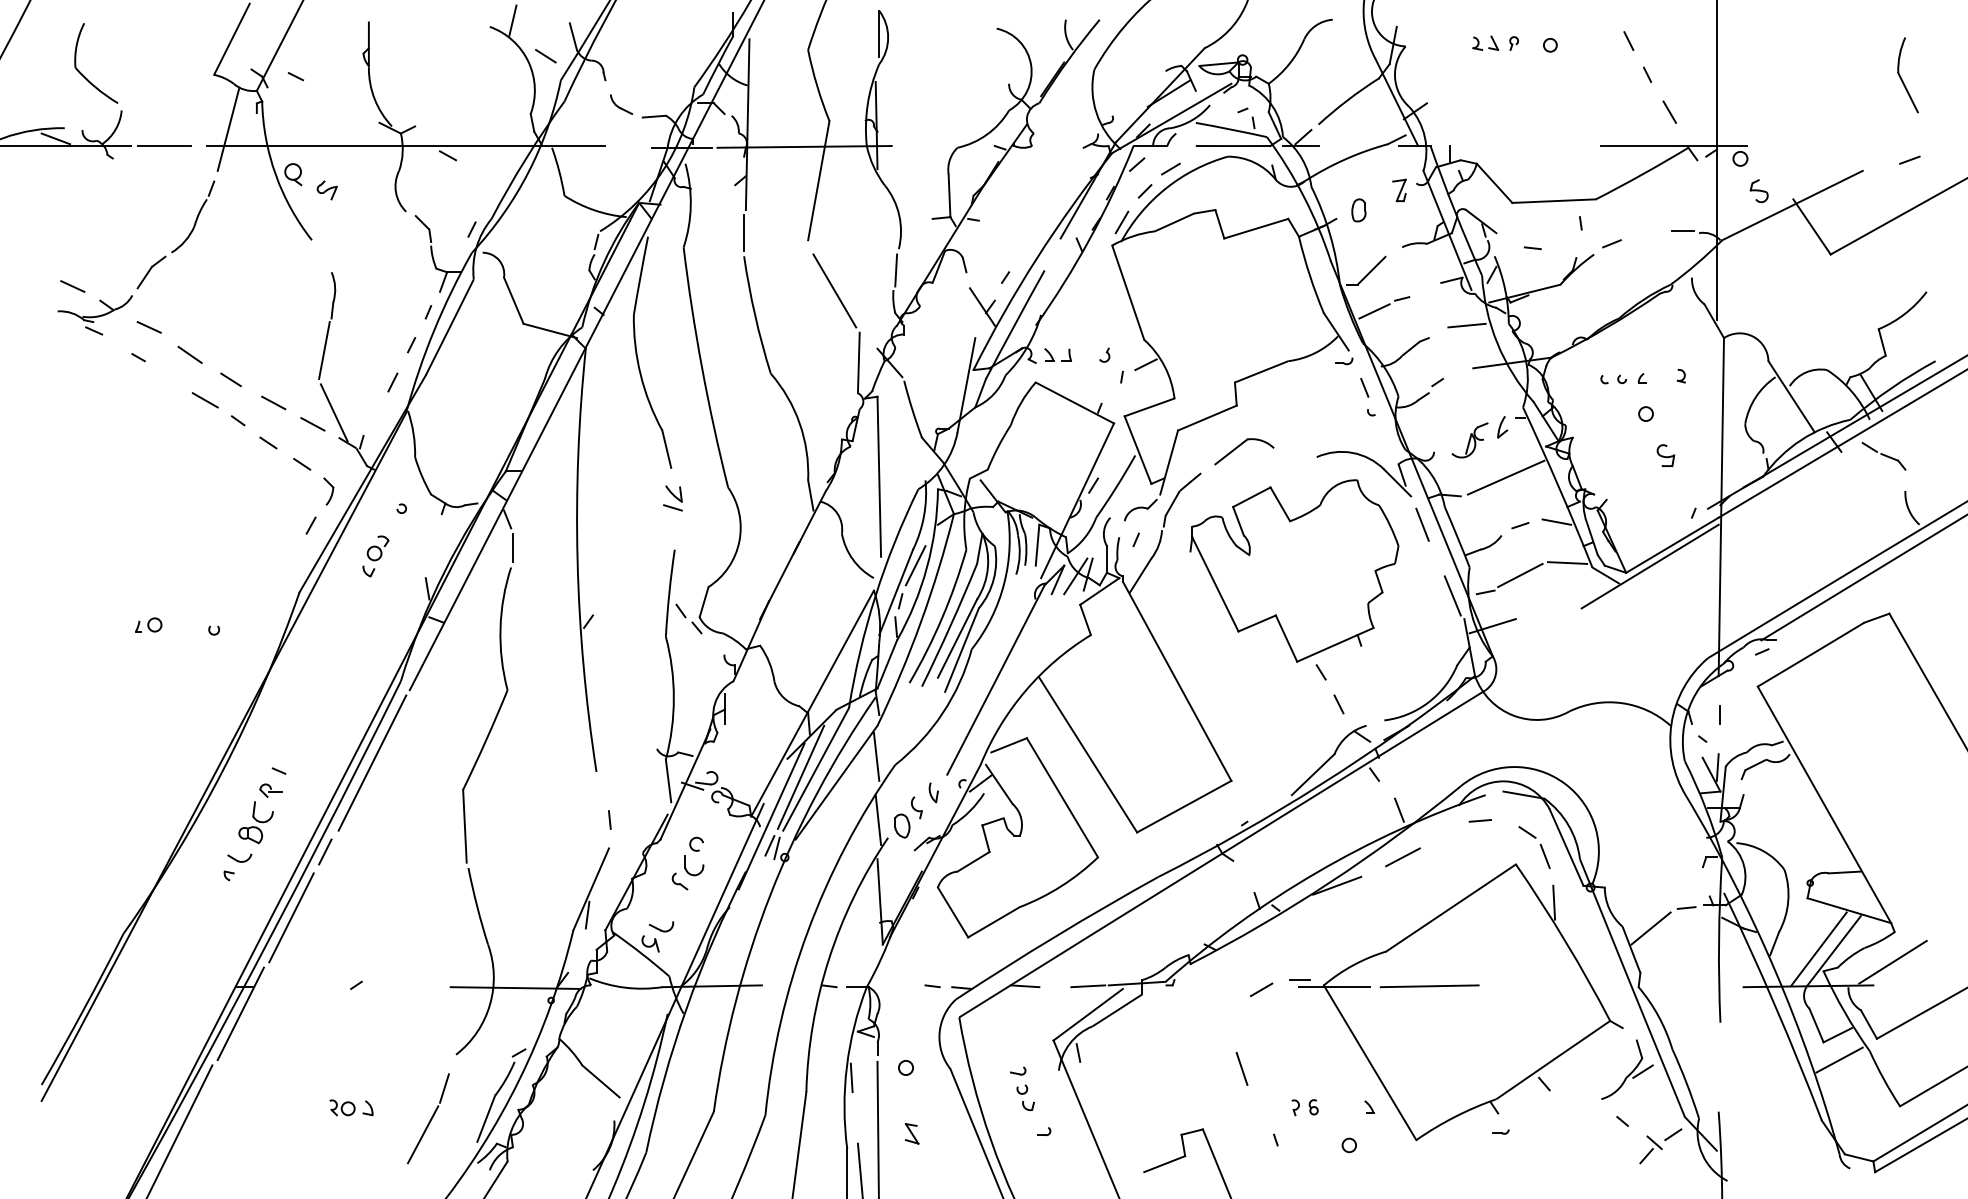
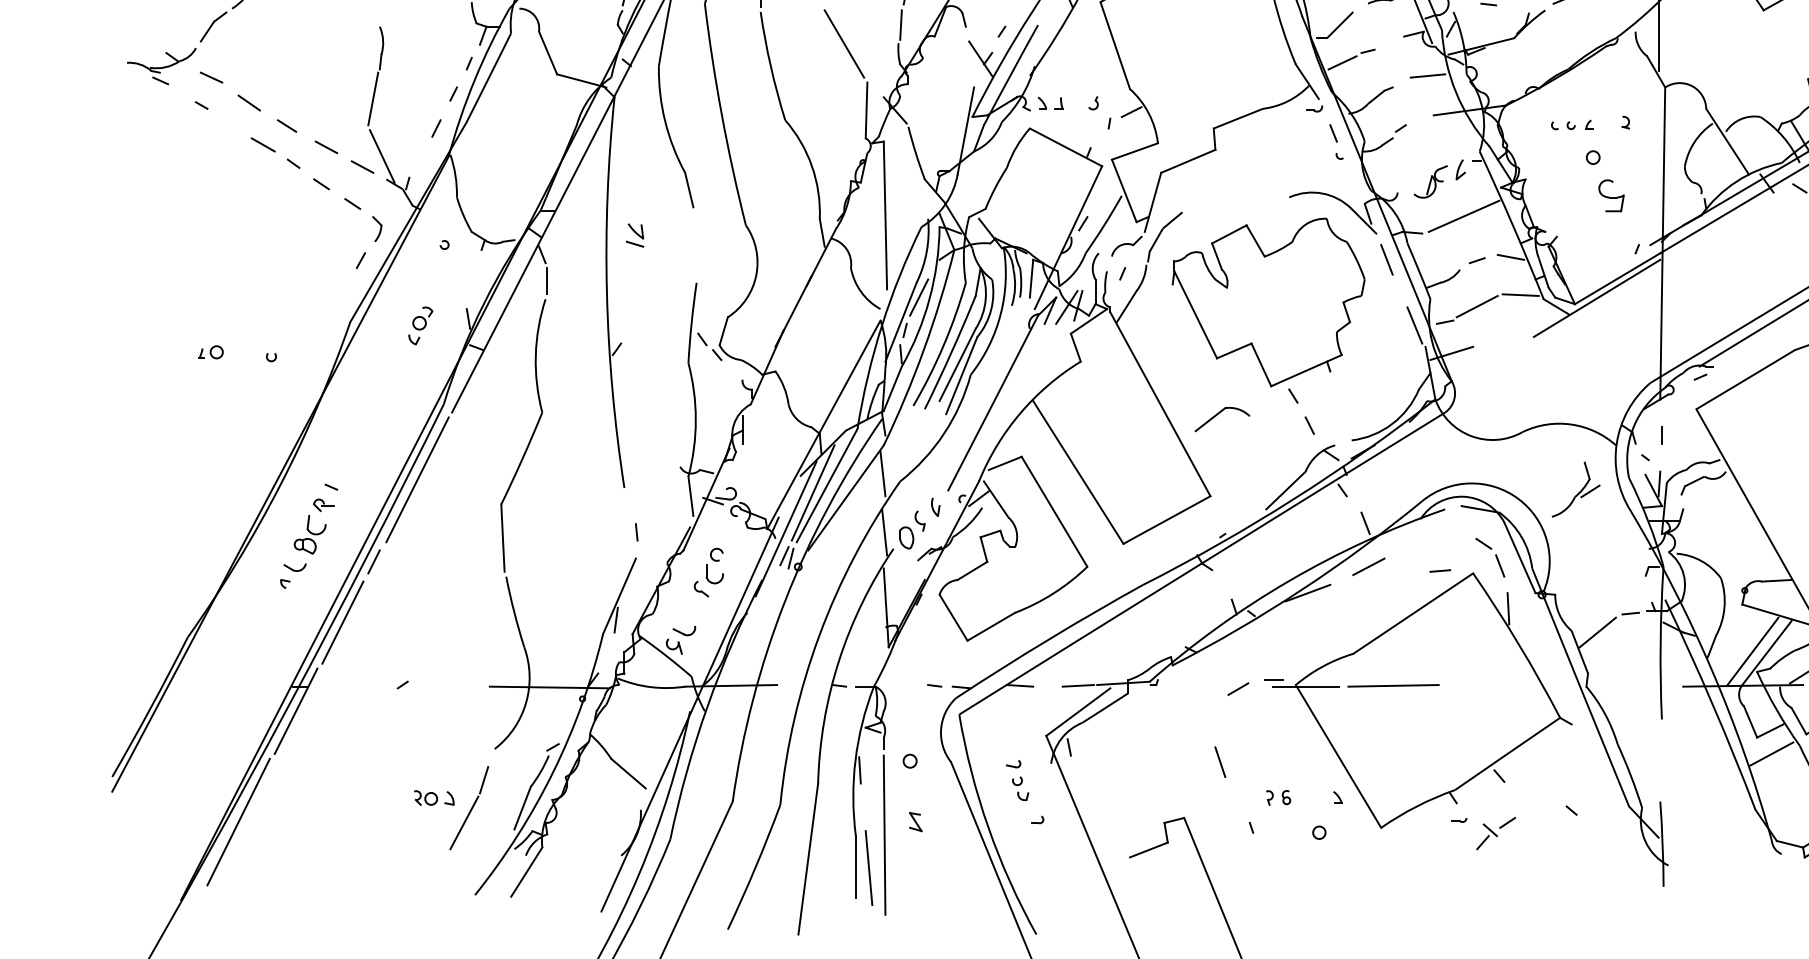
line: (72, 286) -> (140, 39), removed
part: (1241, 445) -> (1219, 413), moved
part: (1665, 455) -> (1611, 195), size x1.6
part: (672, 498) -> (634, 235), moved
part: (375, 556) -> (420, 326), moved
line: (1479, 820) -> (1439, 570), moved
part: (1627, 1069) -> (1576, 489), moved
part: (351, 1107) -> (434, 797), moved
part: (1660, 1146) -> (1495, 833), moved

